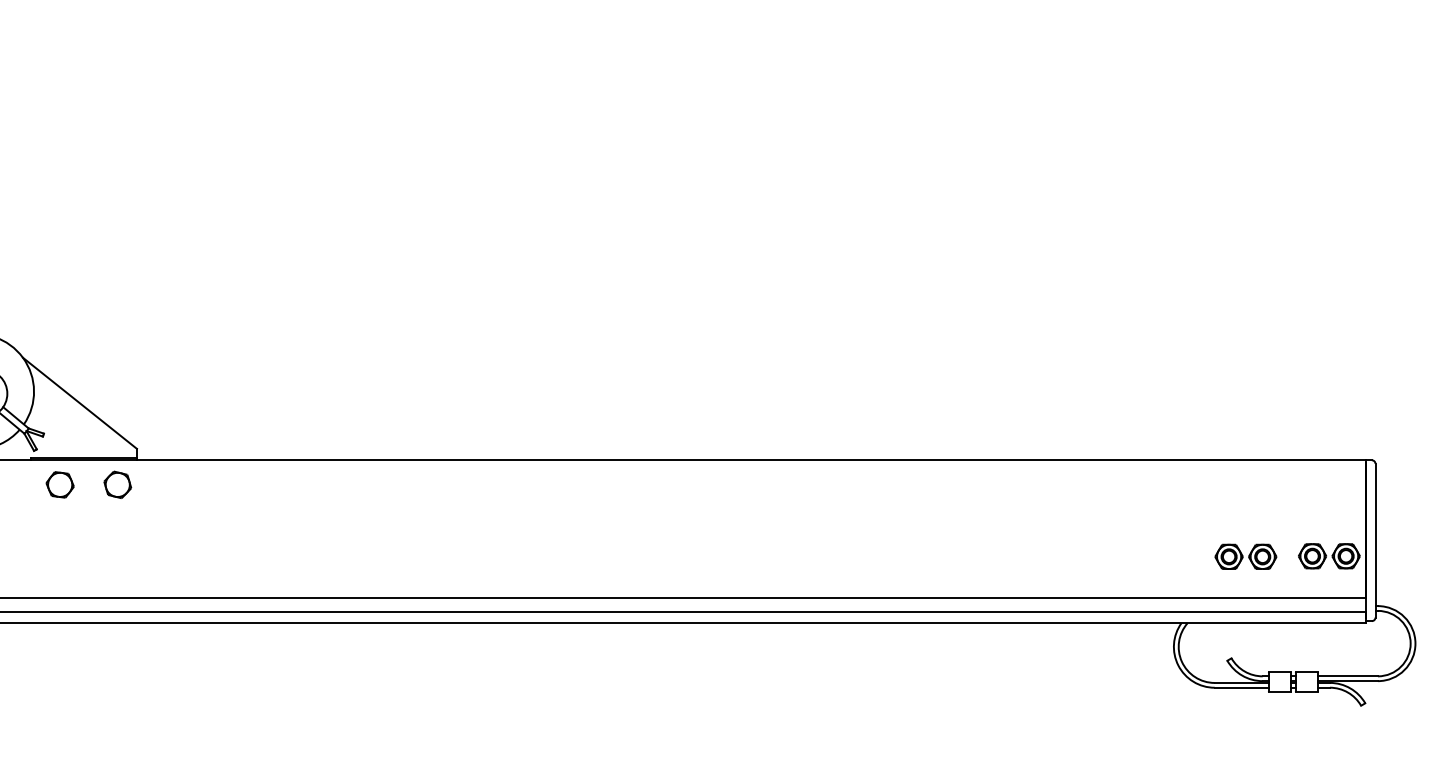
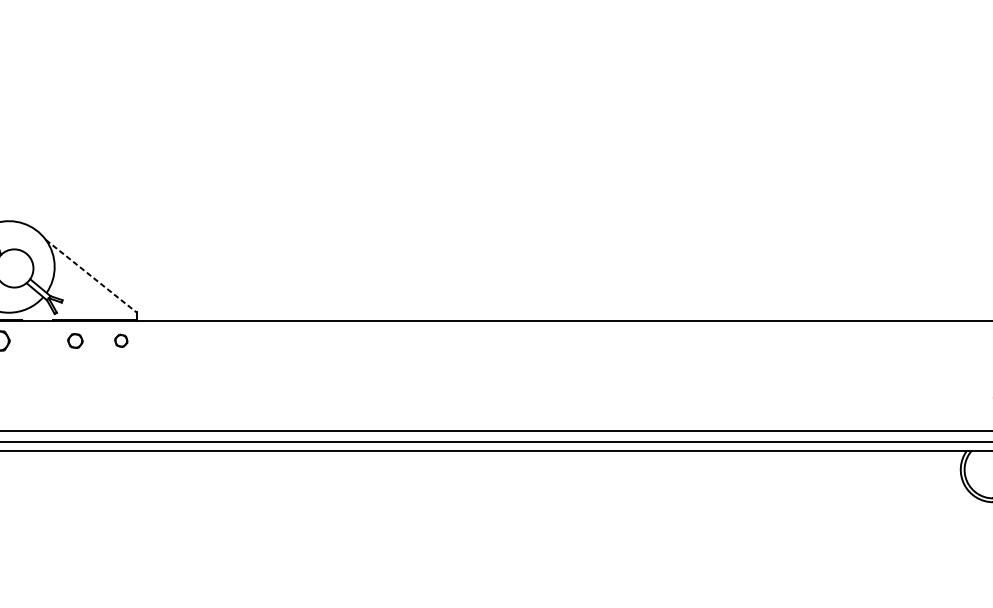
line: (80, 403) -> (91, 276), solid -> dashed
part: (59, 484) -> (74, 340), size x0.7
part: (117, 484) -> (121, 340), size x0.6

